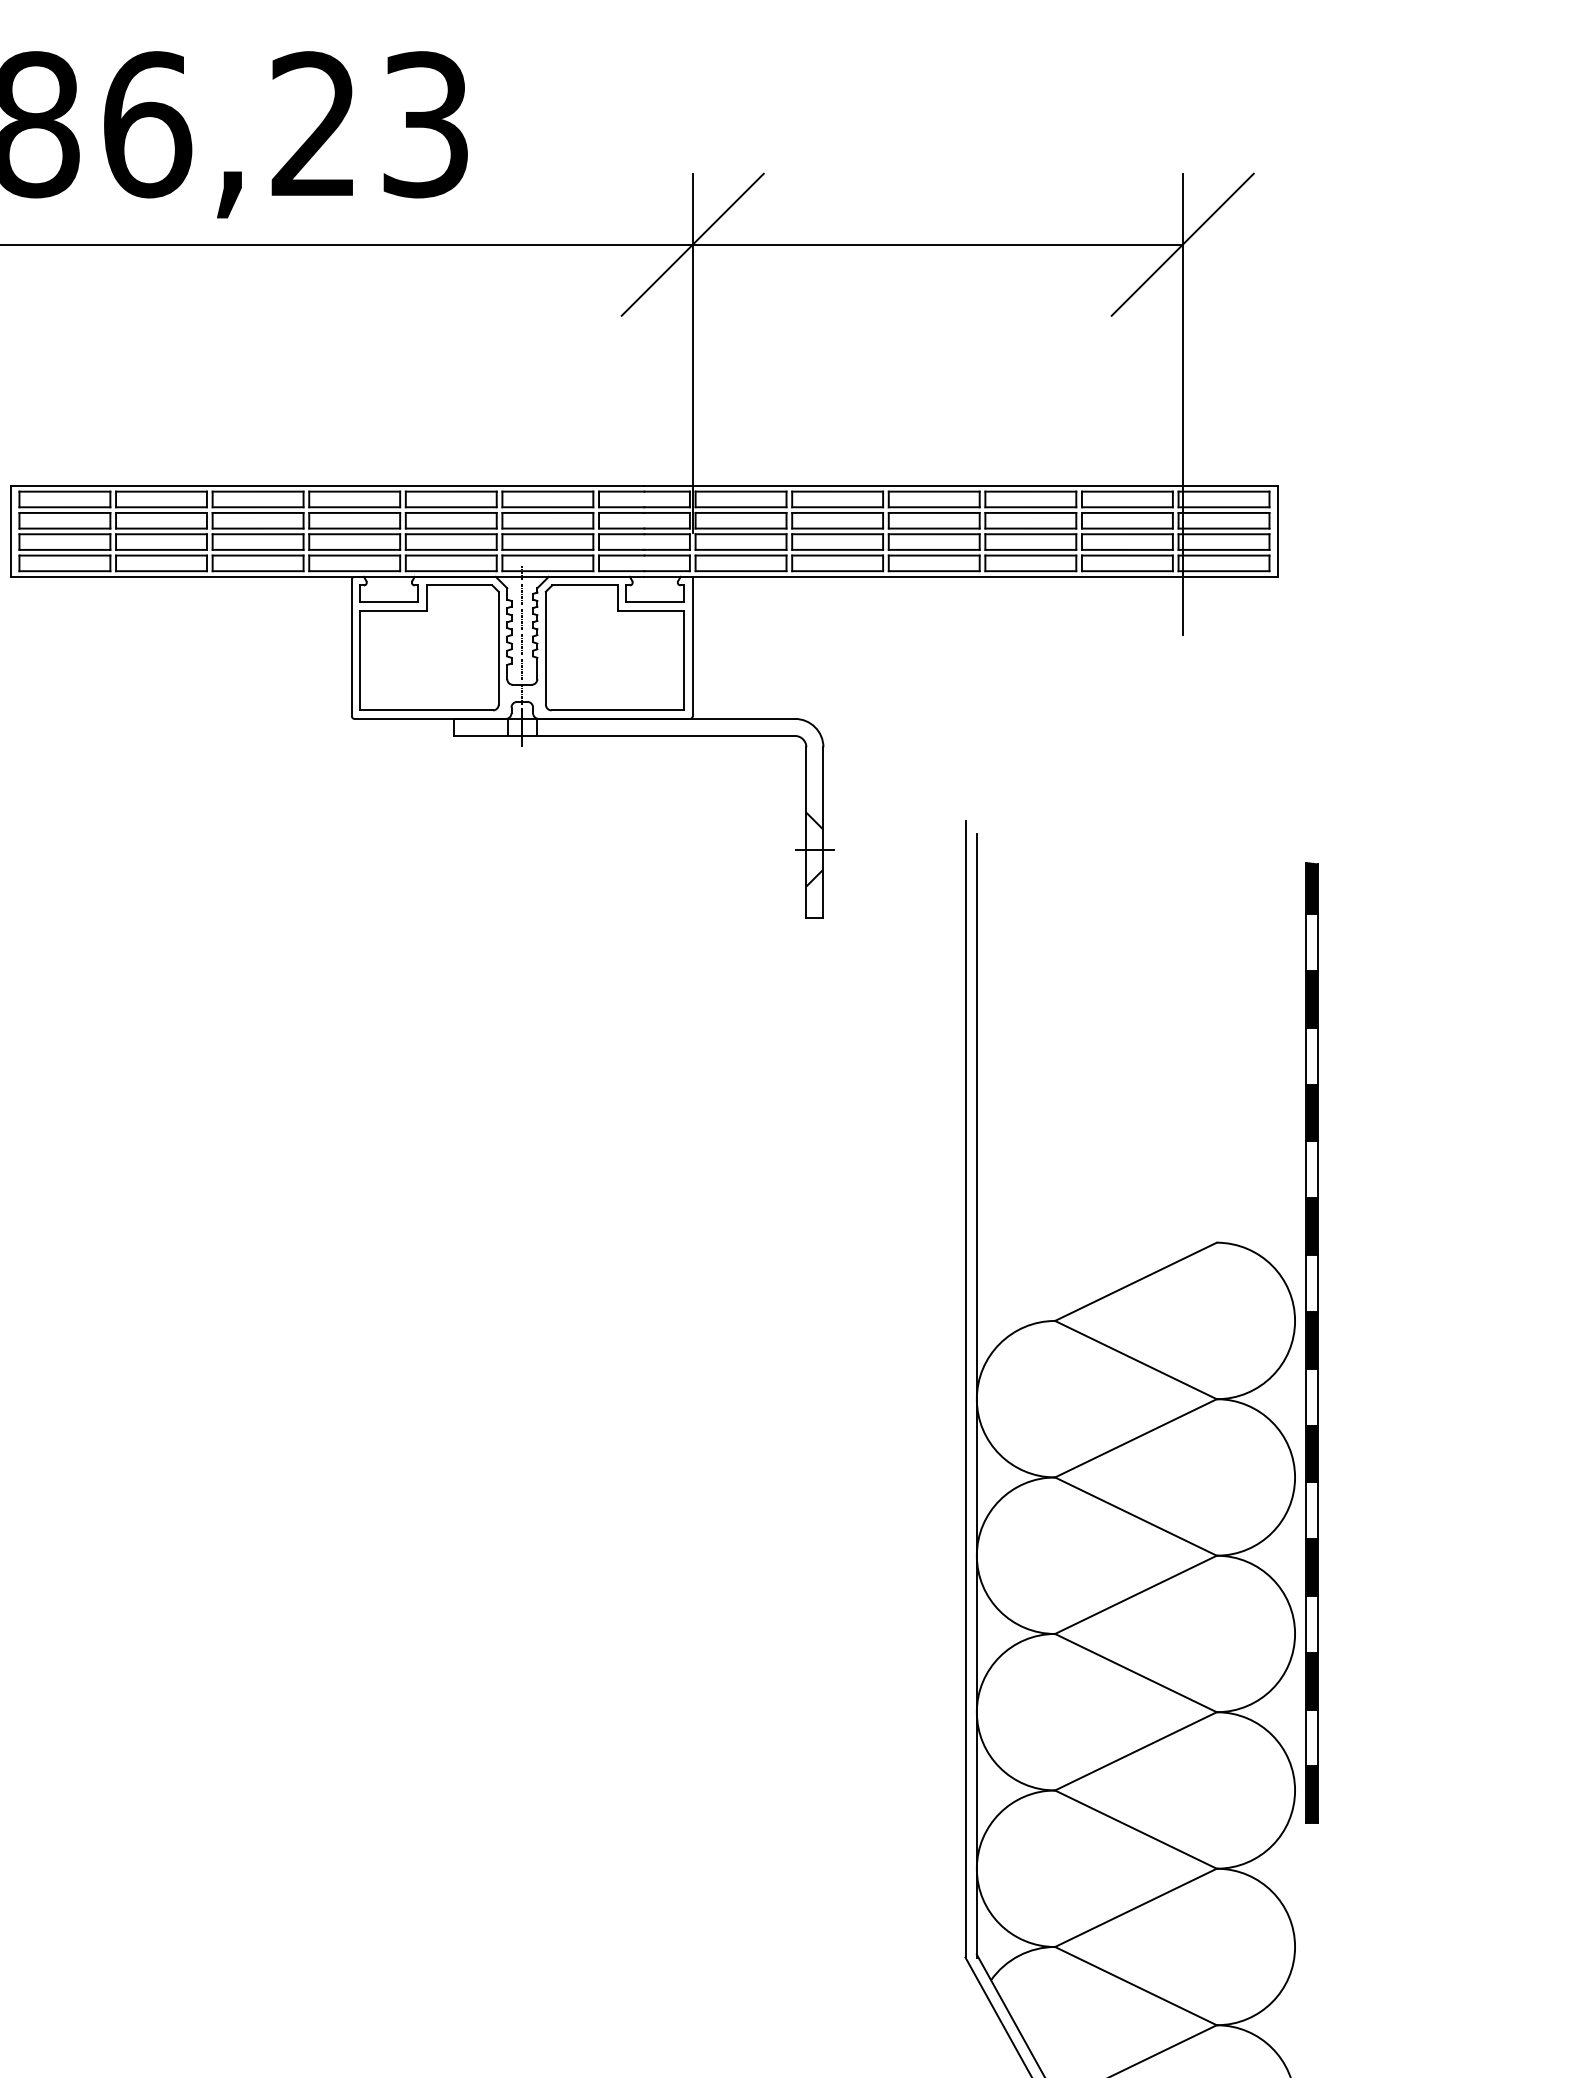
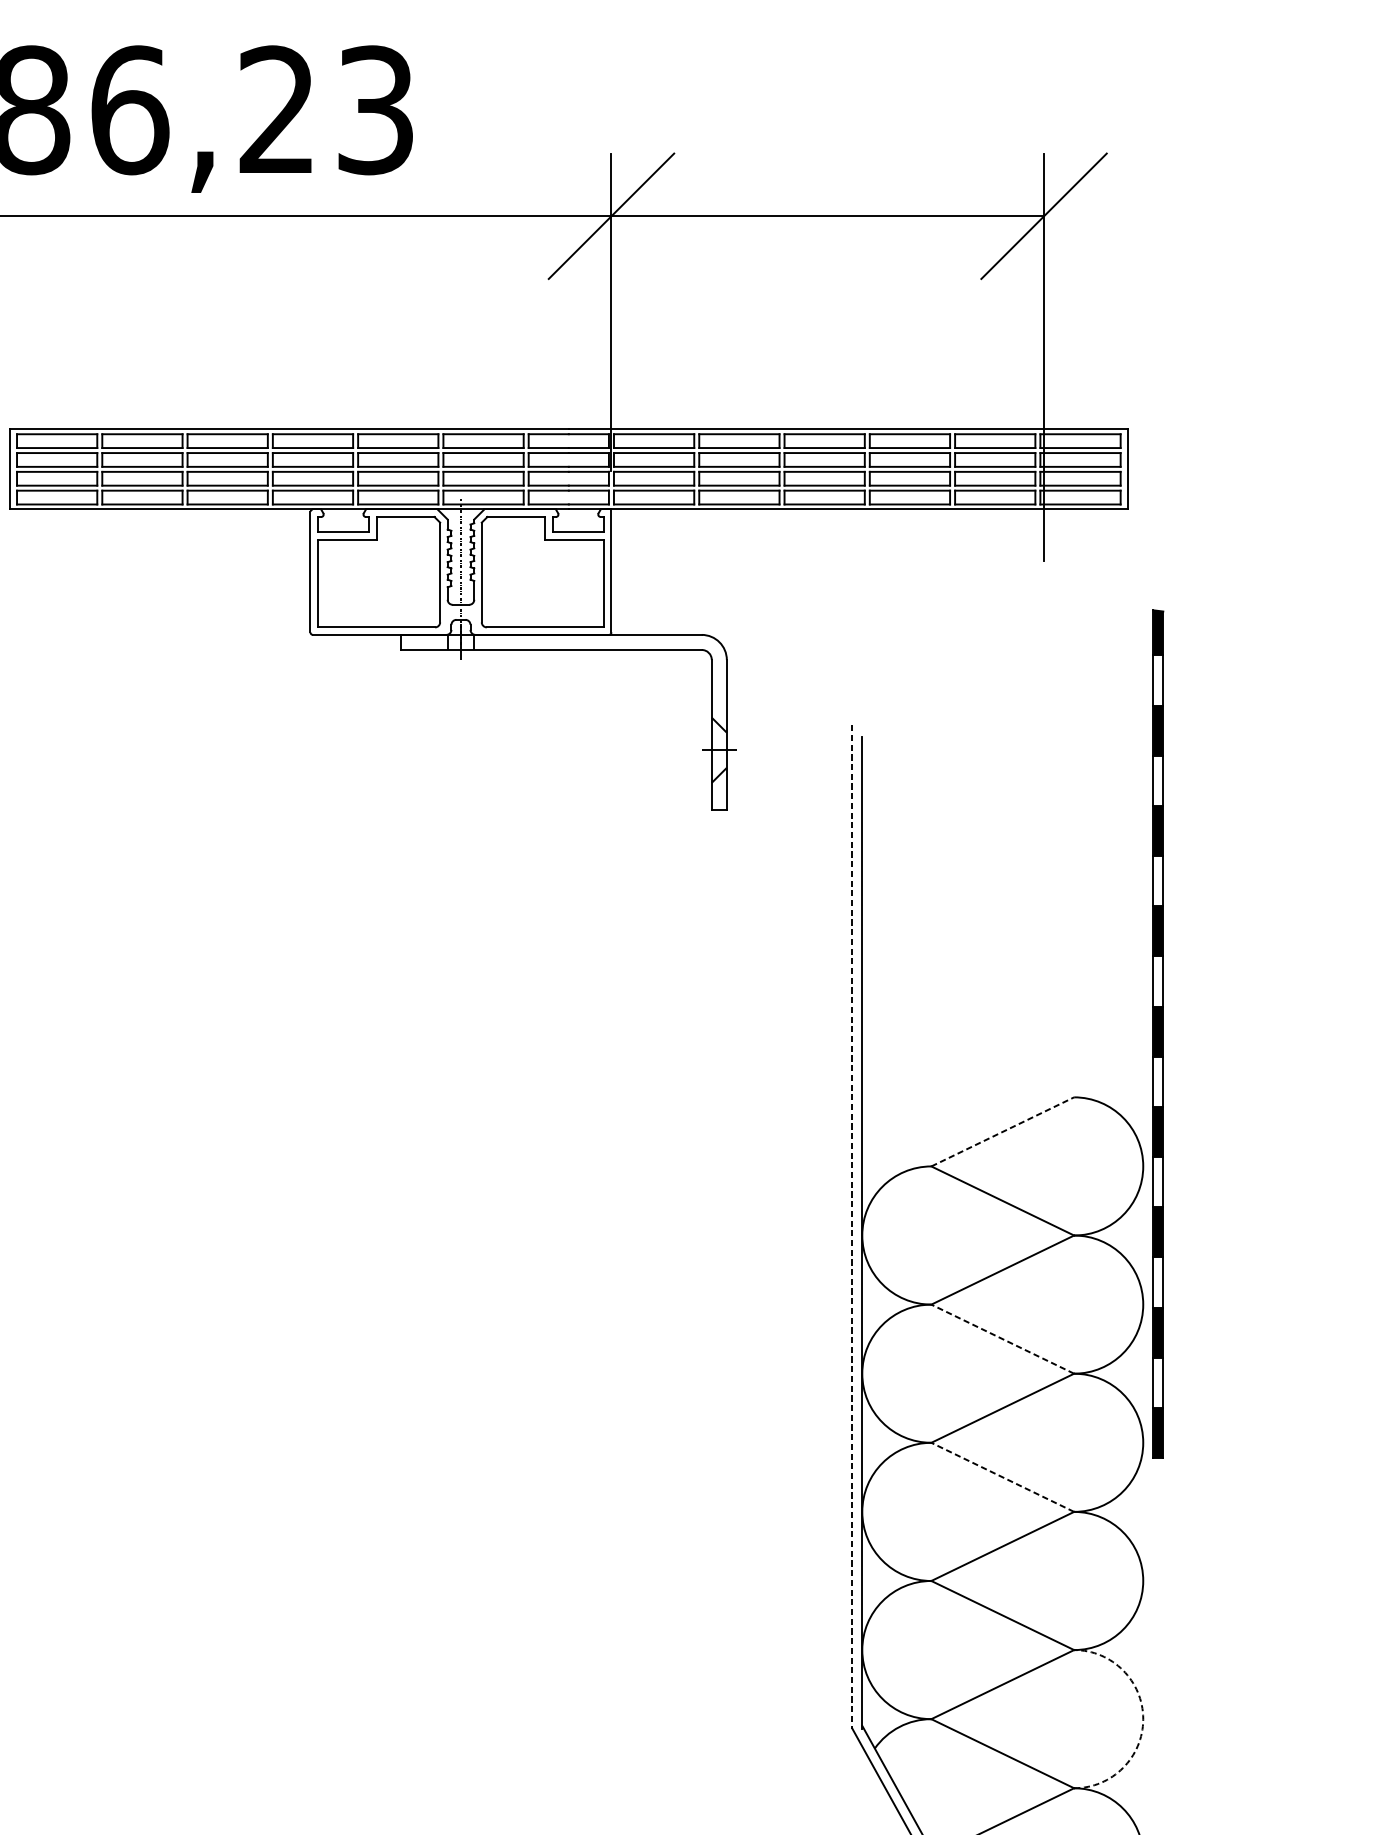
line: (1135, 1281) -> (1002, 1131), solid -> dashed
part: (1311, 1342) -> (1157, 1033), moved
line: (965, 1389) -> (852, 1226), solid -> dashed
line: (1135, 1516) -> (1002, 1339), solid -> dashed
line: (1135, 1673) -> (1002, 1477), solid -> dashed
arc: (1295, 1947) -> (1143, 1719), solid -> dashed

